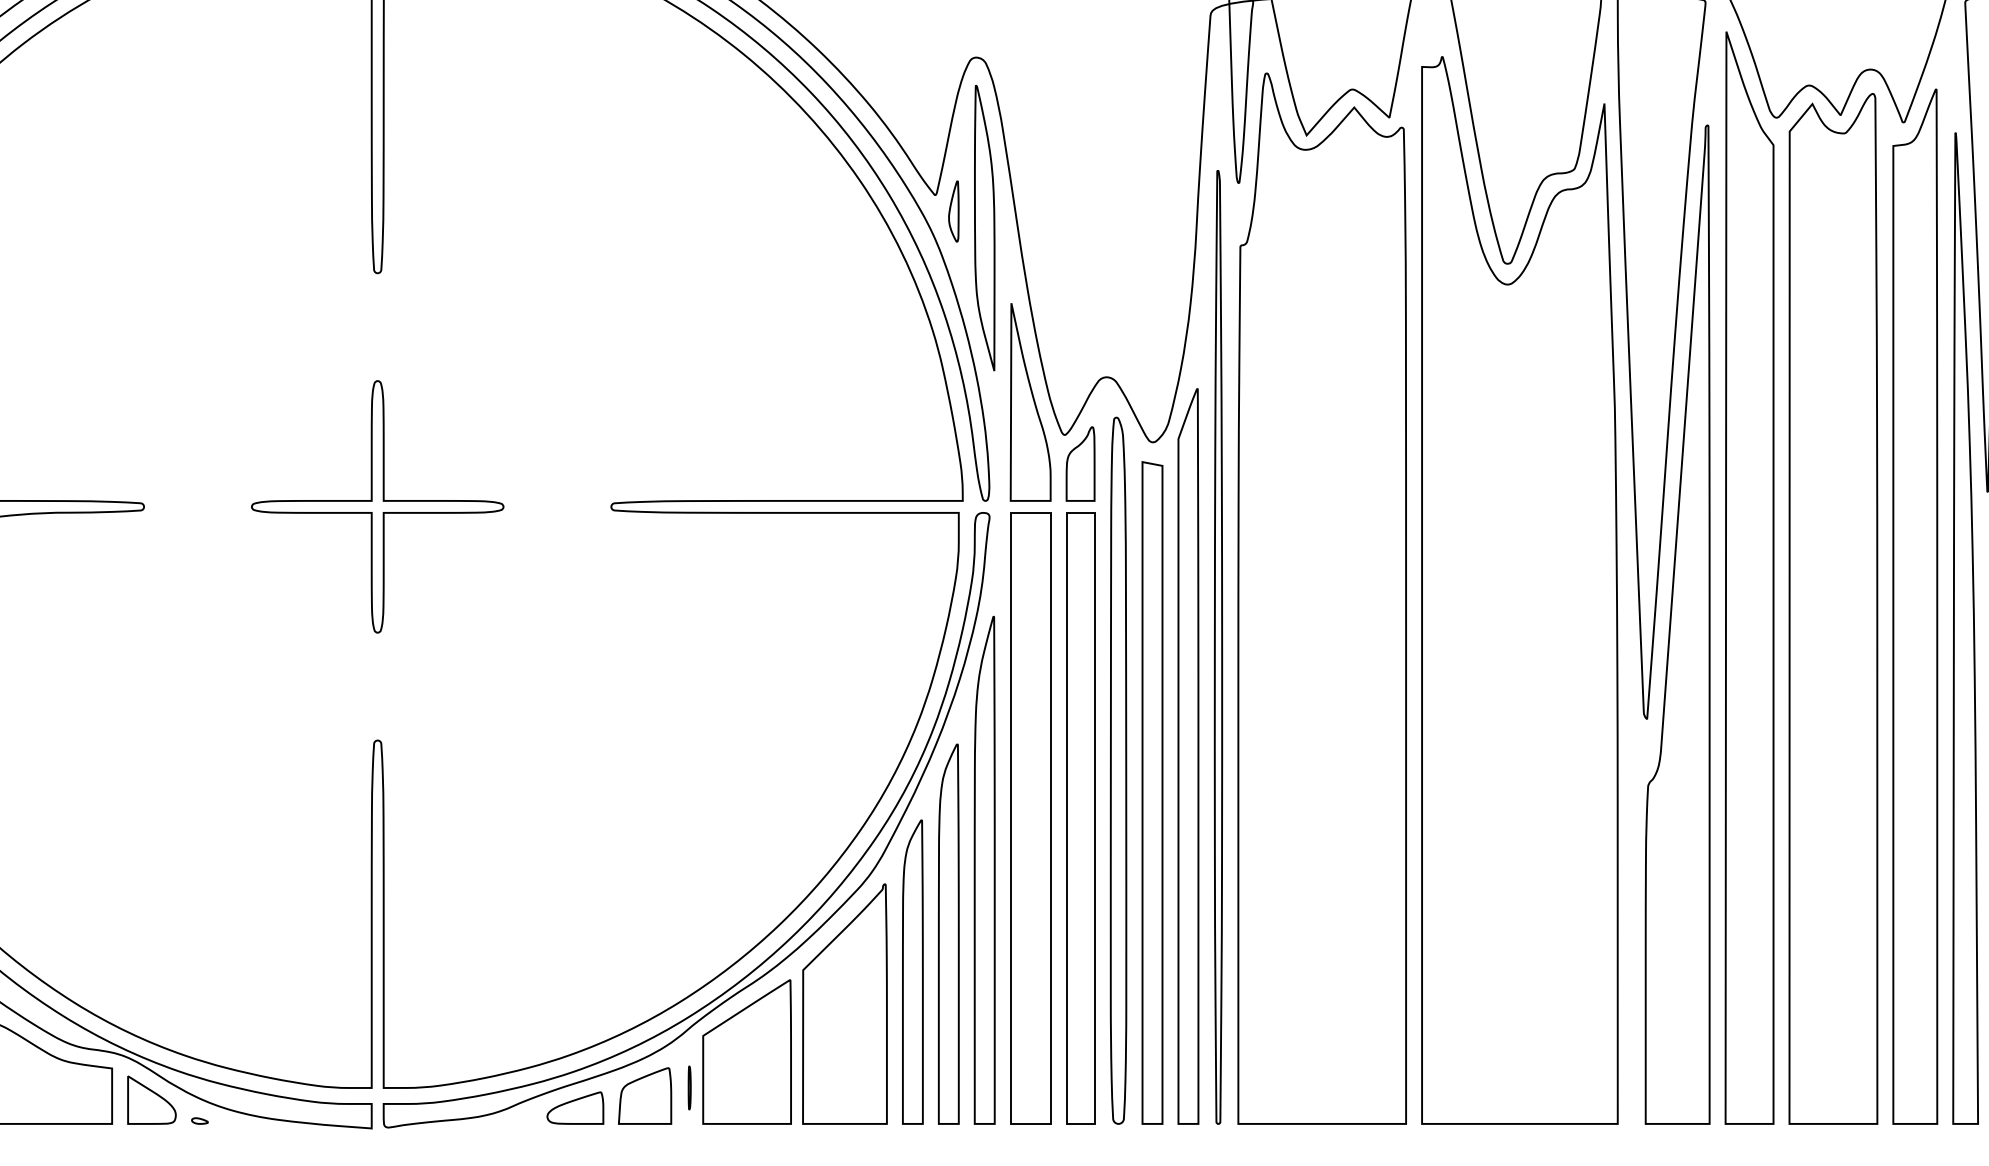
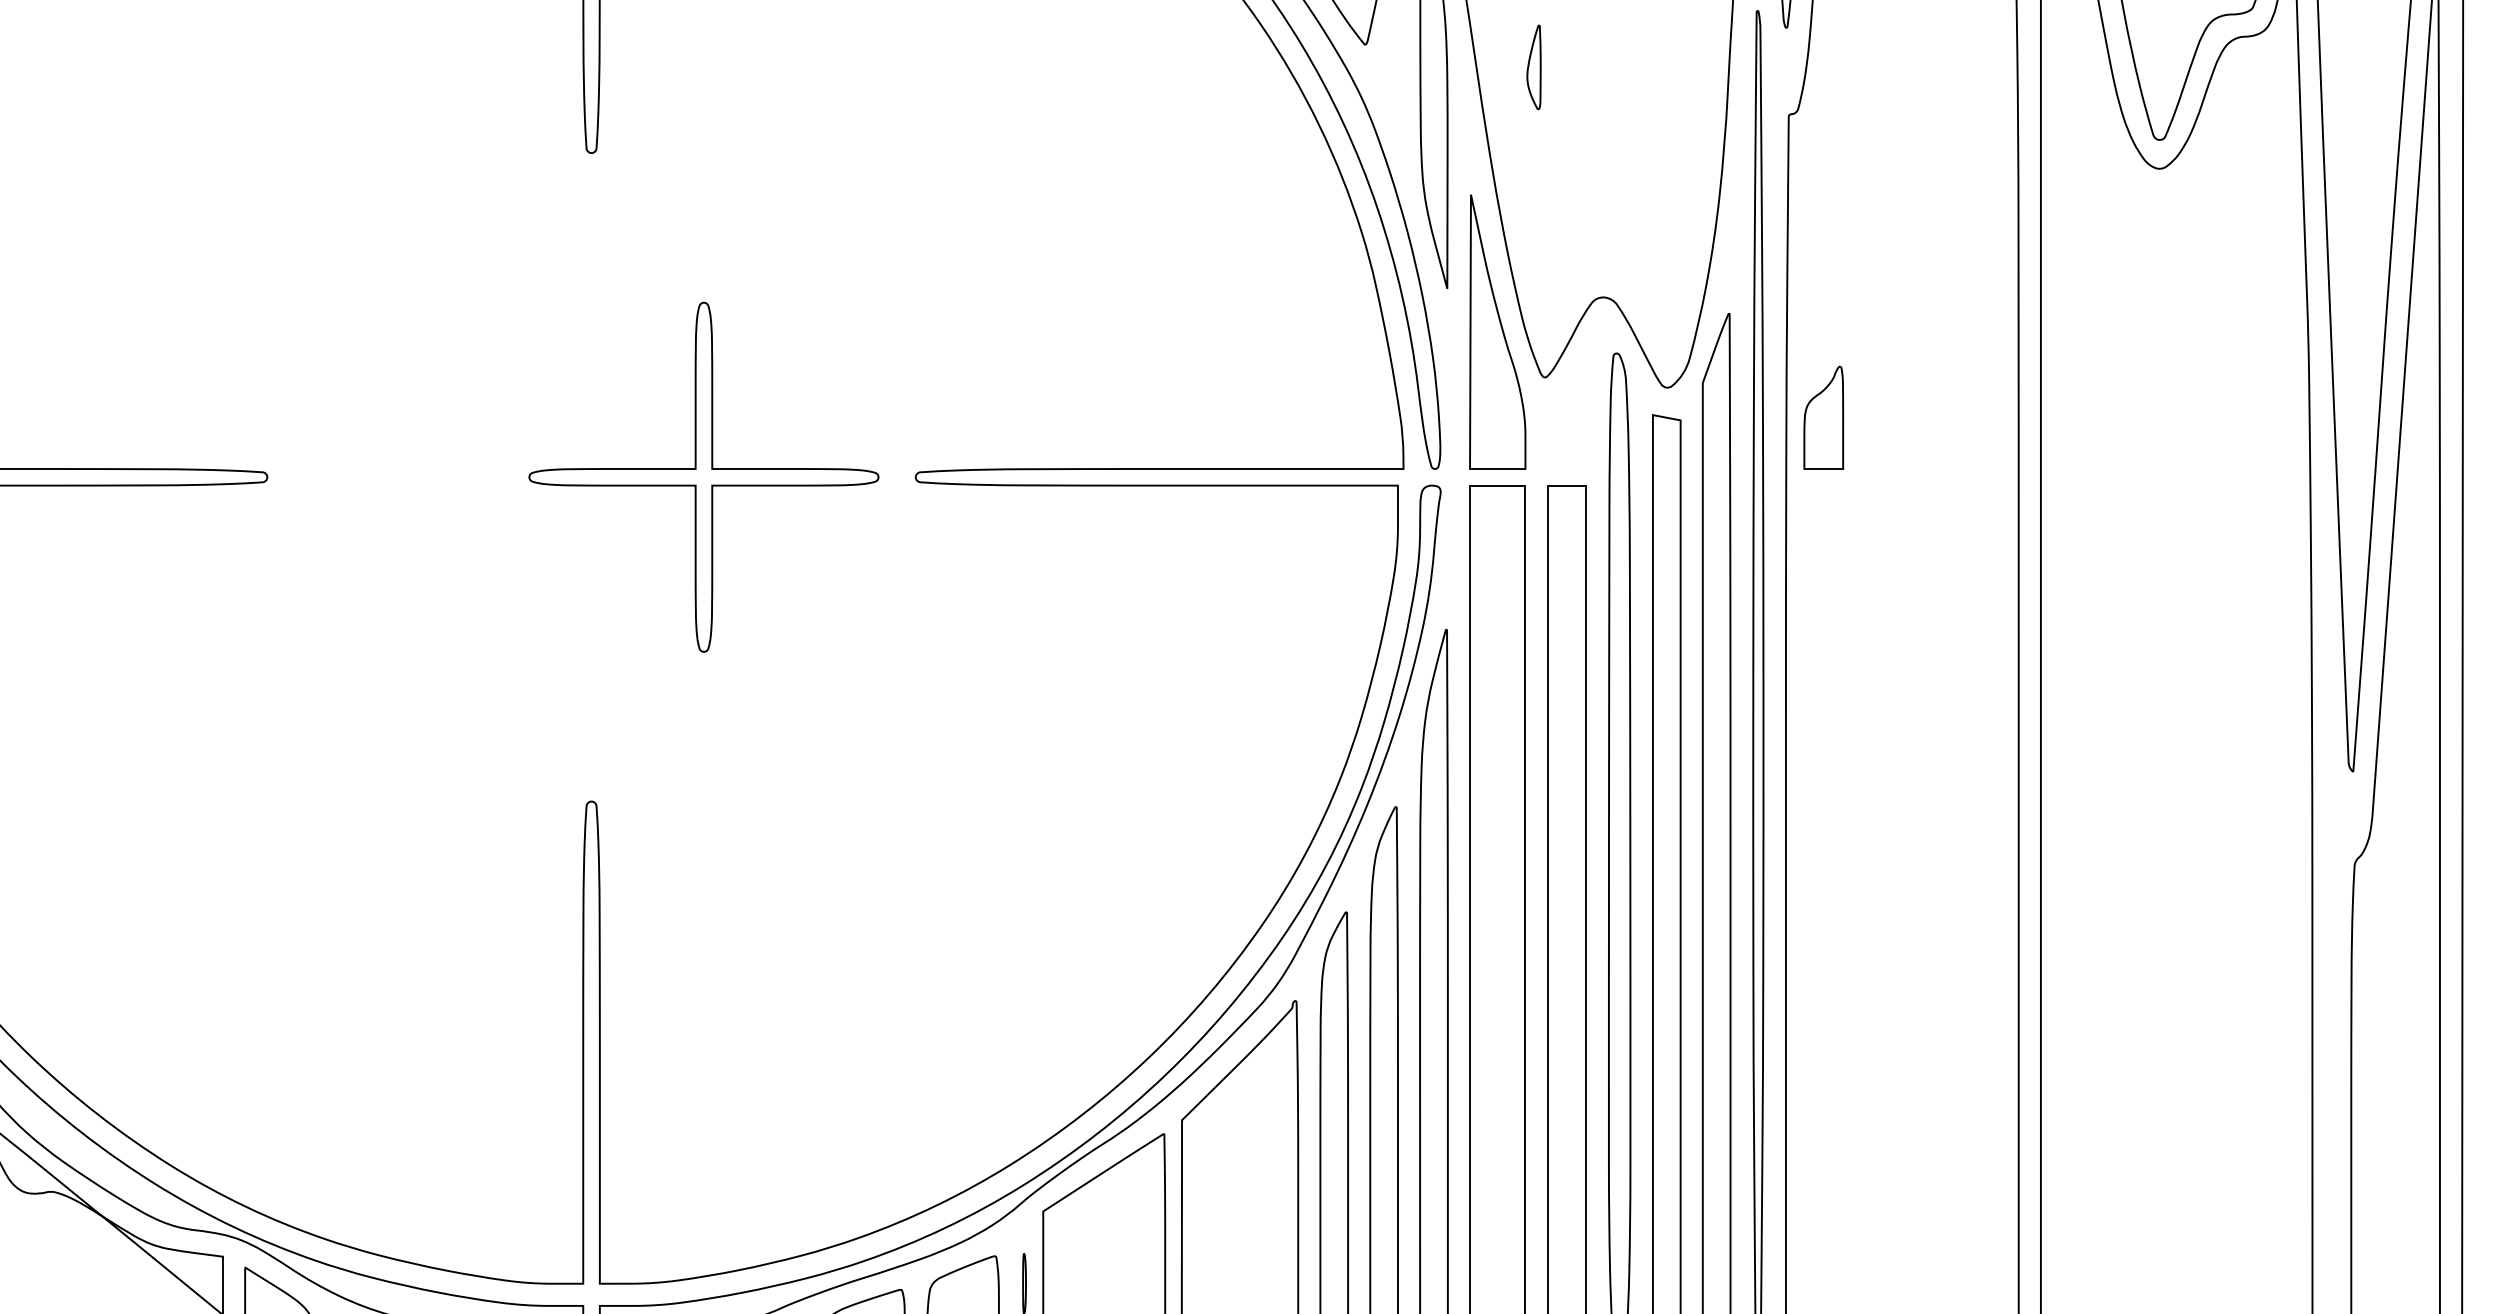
part: (953, 211) -> (1533, 67), moved
part: (1080, 463) -> (1823, 417), moved
part: (377, 506) -> (703, 476), moved

